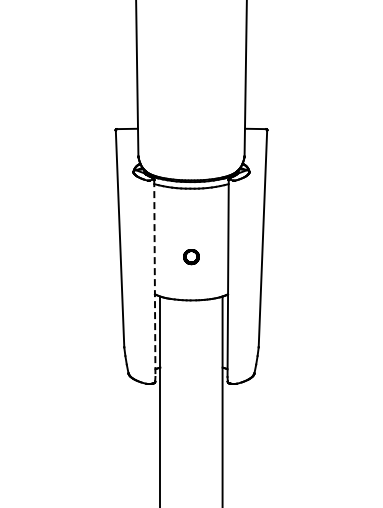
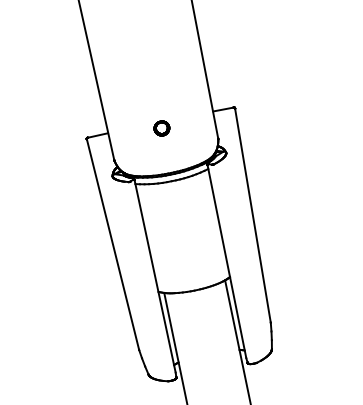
part: (191, 257) -> (162, 128), moved
line: (154, 279) -> (154, 277), dashed -> solid

